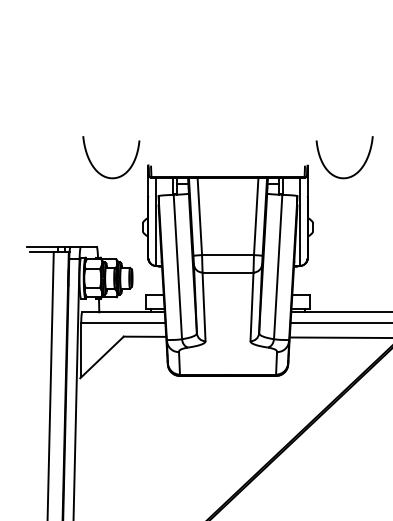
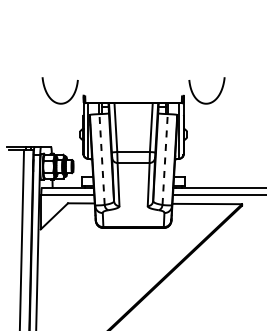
line: (178, 266) -> (102, 159), solid -> dashed
line: (278, 266) -> (165, 159), solid -> dashed

